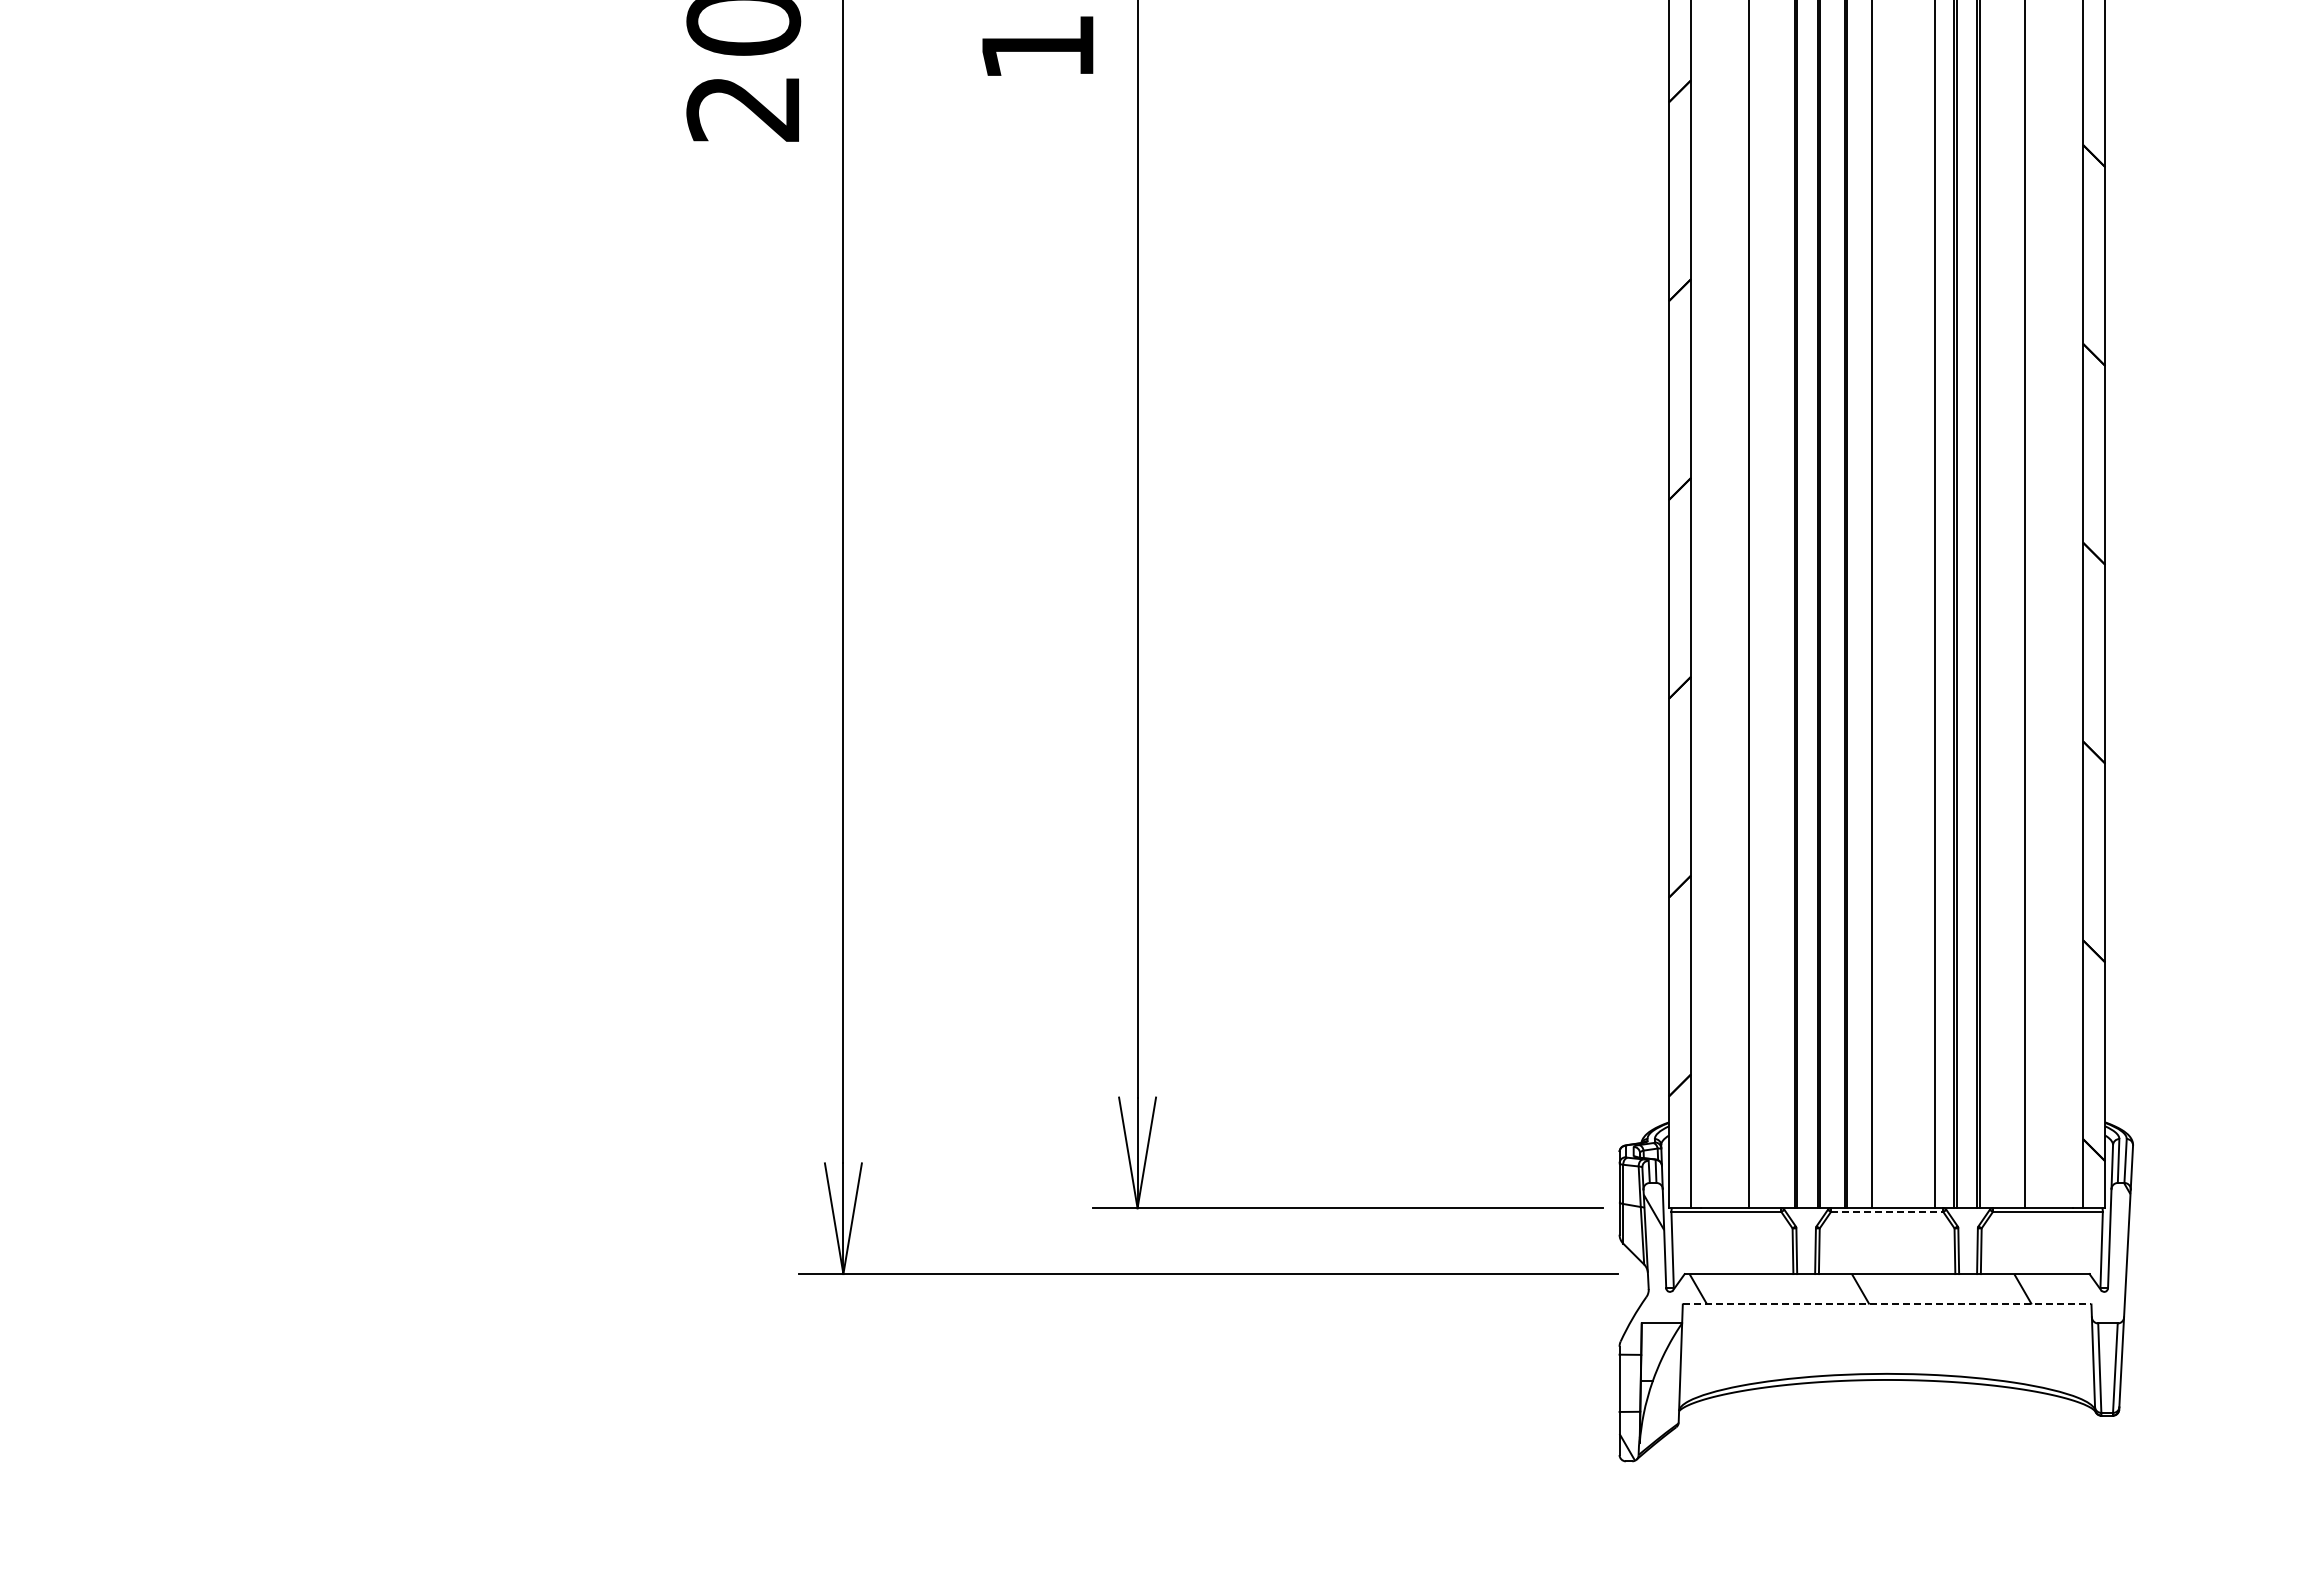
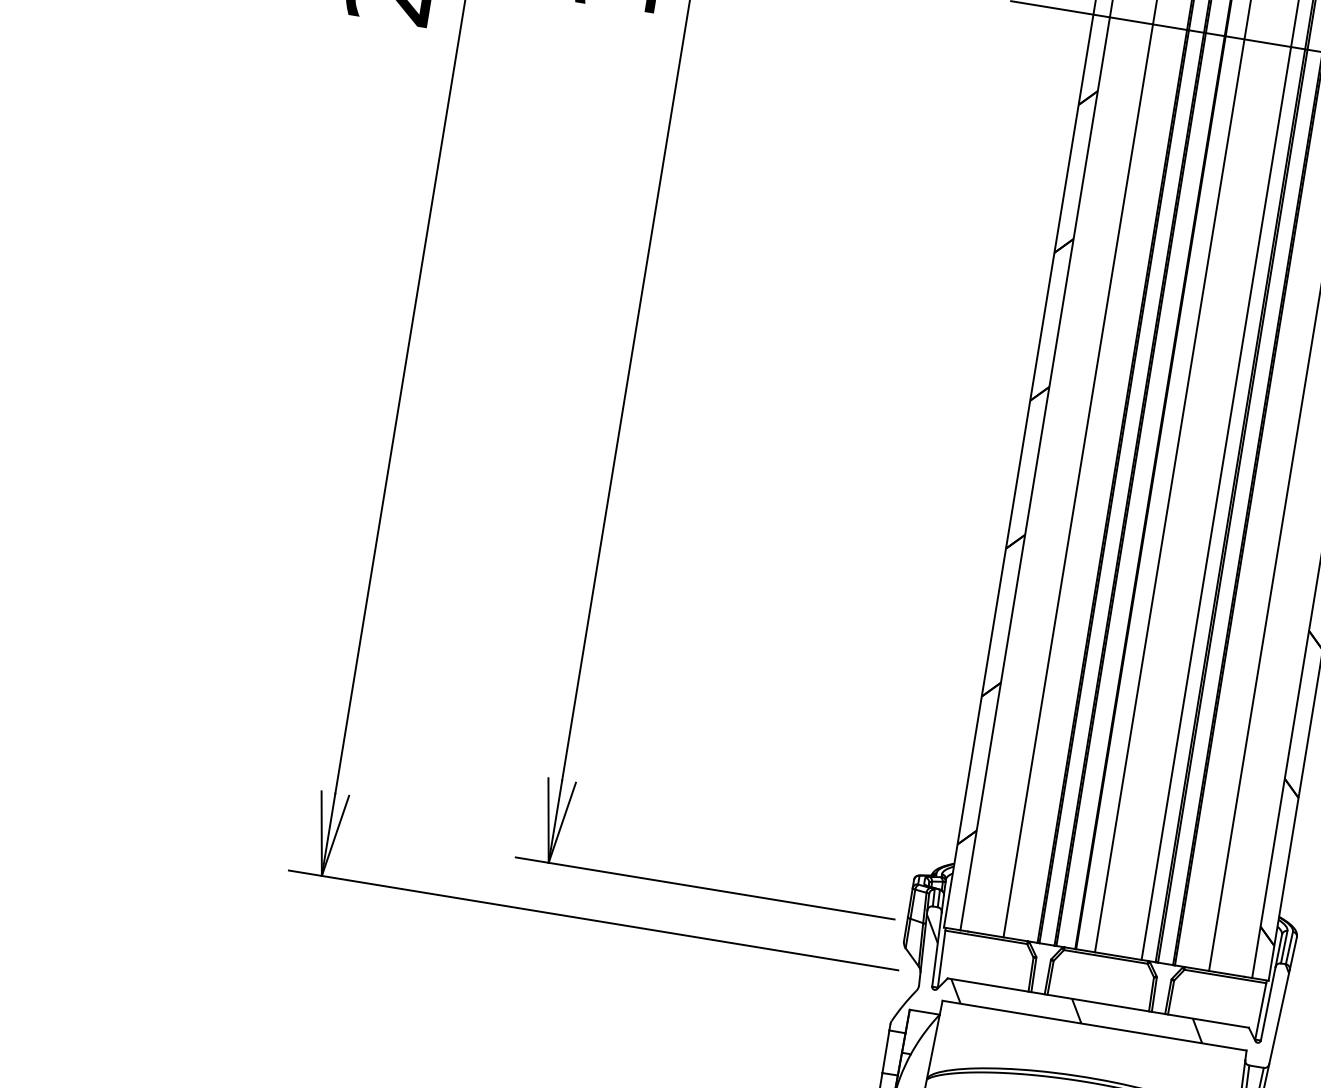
line: (1887, 1212) -> (1106, 957), dashed -> solid
line: (1887, 1304) -> (1094, 1025), dashed -> solid

